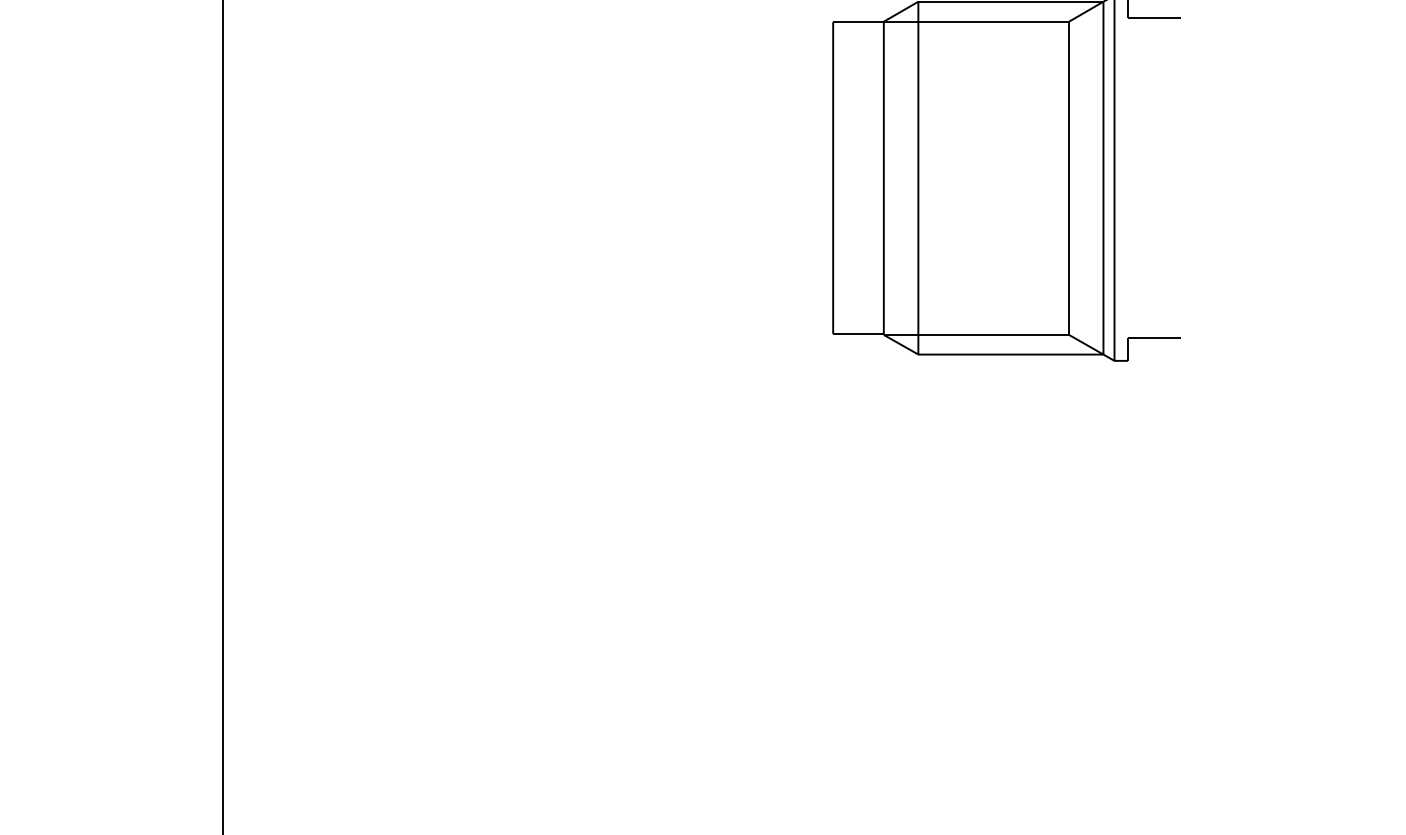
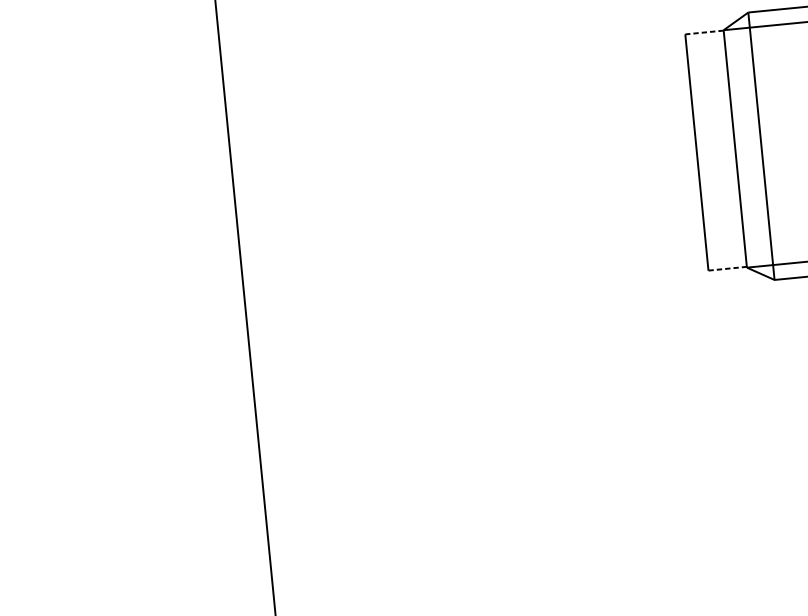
line: (858, 22) -> (704, 32), solid -> dashed
line: (859, 333) -> (728, 268), solid -> dashed

